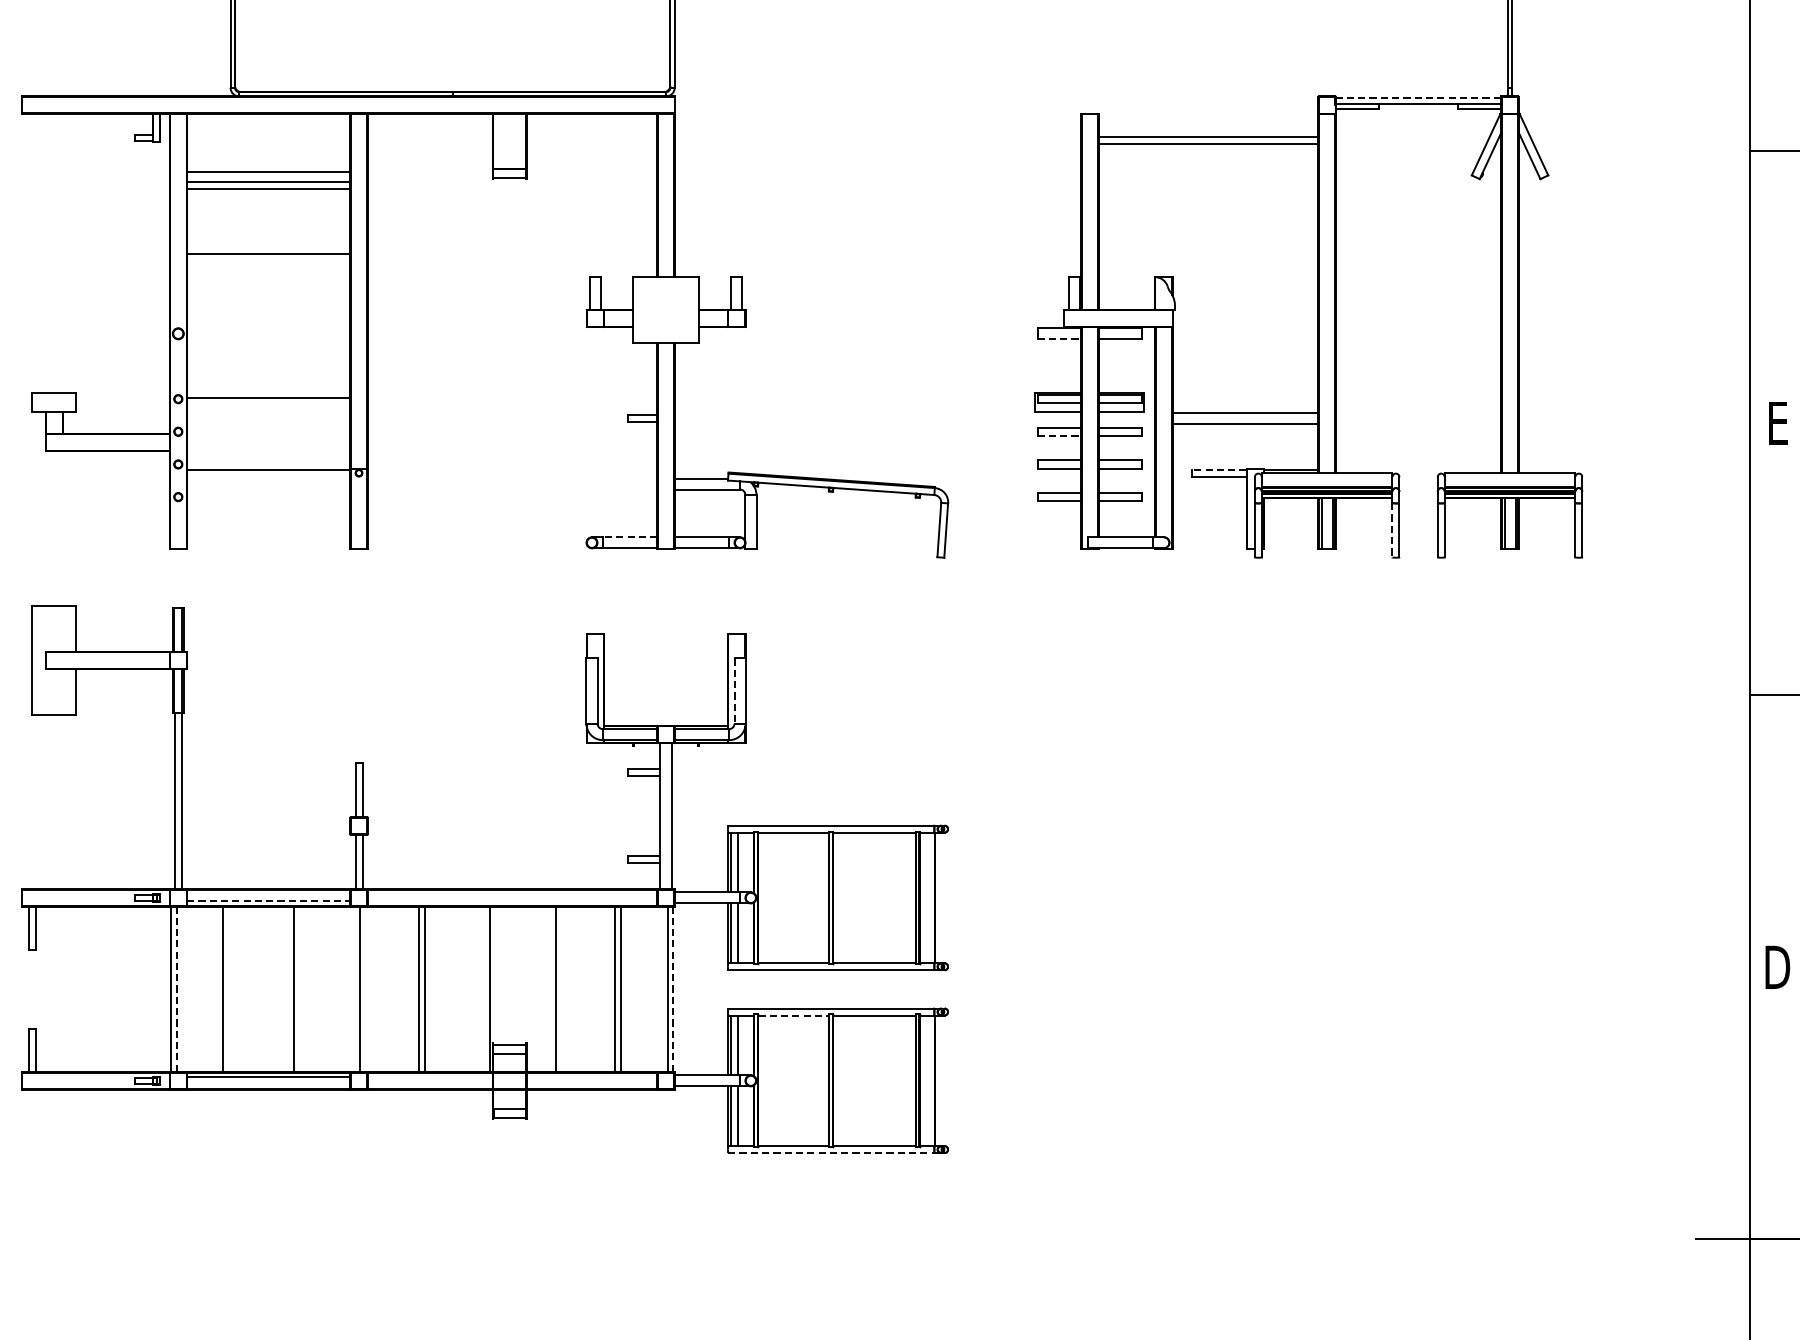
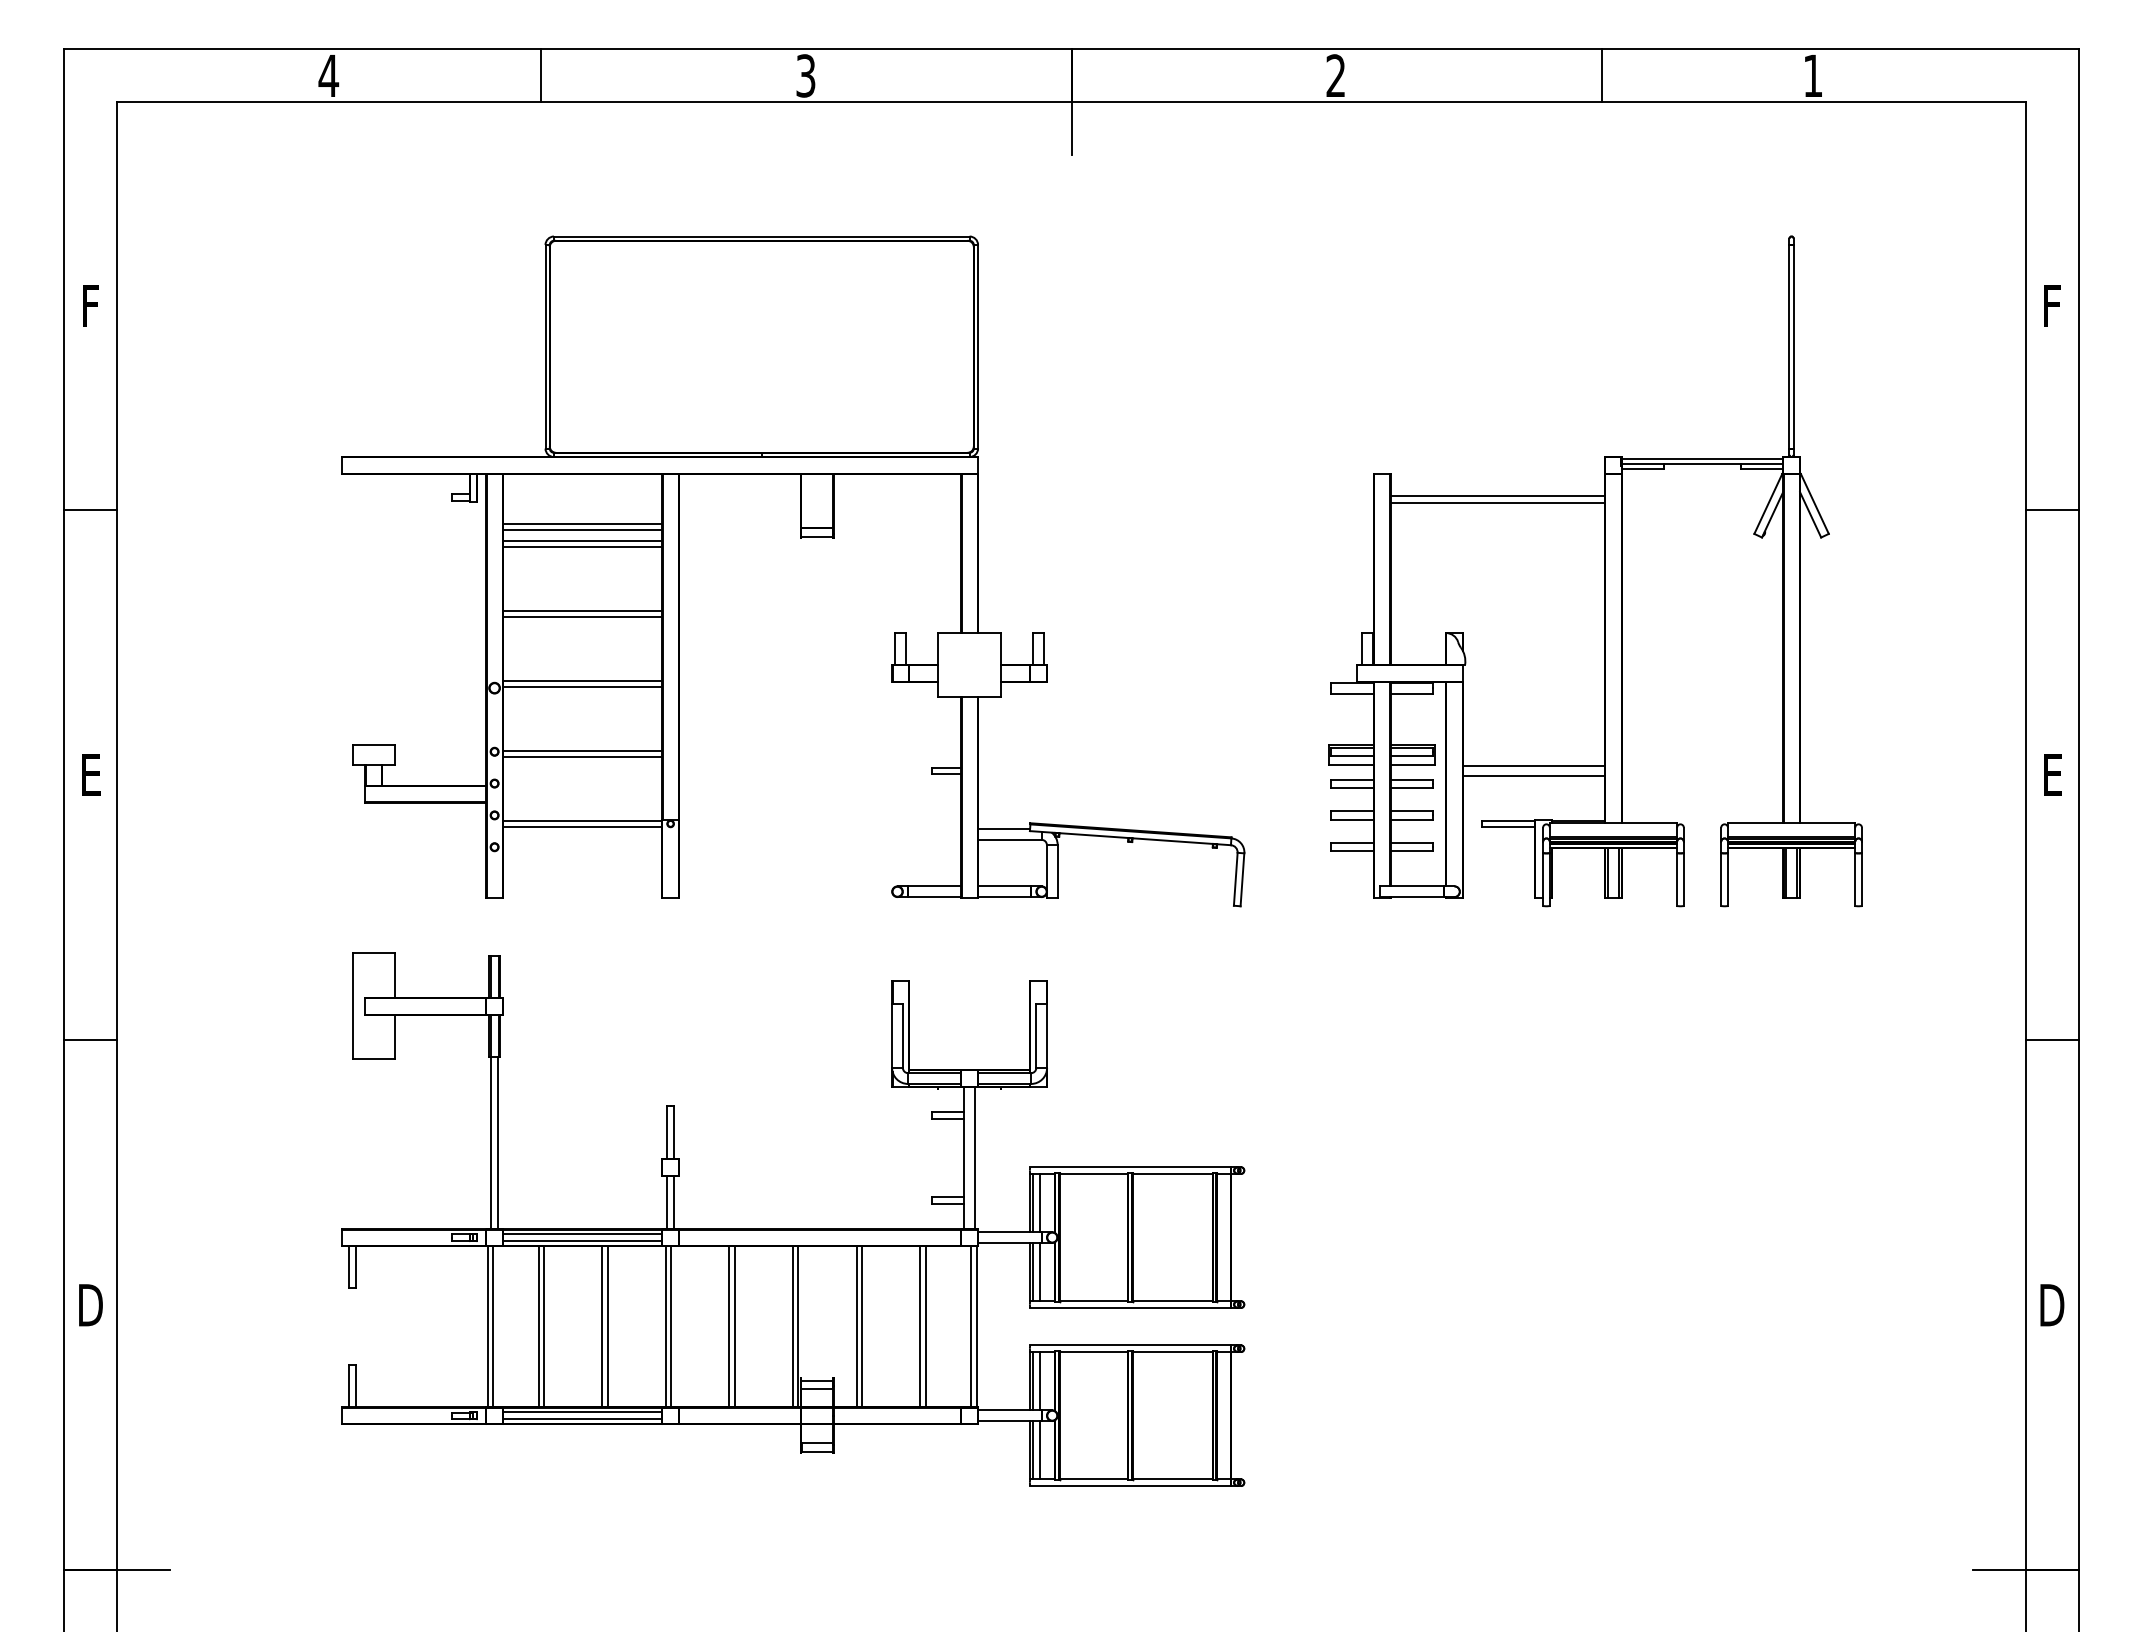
line: (1417, 97) -> (1701, 458), dashed -> solid
line: (268, 164) -> (582, 523), added
line: (268, 261) -> (582, 617), added
line: (268, 325) -> (582, 680), added
line: (268, 333) -> (582, 687), added
line: (1060, 339) -> (1353, 693), dashed -> solid
line: (268, 404) -> (582, 757), added
line: (1060, 435) -> (1353, 787), dashed -> solid
line: (1219, 469) -> (1508, 820), dashed -> solid
line: (268, 476) -> (582, 827), added
line: (1392, 531) -> (1677, 880), dashed -> solid
line: (629, 537) -> (934, 886), dashed -> solid
line: (734, 691) -> (1036, 1036), dashed -> solid
line: (268, 894) -> (582, 1234), added
line: (268, 900) -> (582, 1240), dashed -> solid
line: (177, 988) -> (493, 1325), dashed -> solid
line: (673, 988) -> (976, 1325), dashed -> solid
line: (228, 989) -> (543, 1326), added
line: (289, 989) -> (602, 1326), added
line: (353, 989) -> (665, 1326), added
line: (484, 989) -> (792, 1326), added
line: (549, 989) -> (856, 1326), added
line: (794, 1015) -> (1094, 1352), dashed -> solid
line: (268, 1084) -> (582, 1419), added
line: (831, 1153) -> (1130, 1486), dashed -> solid

